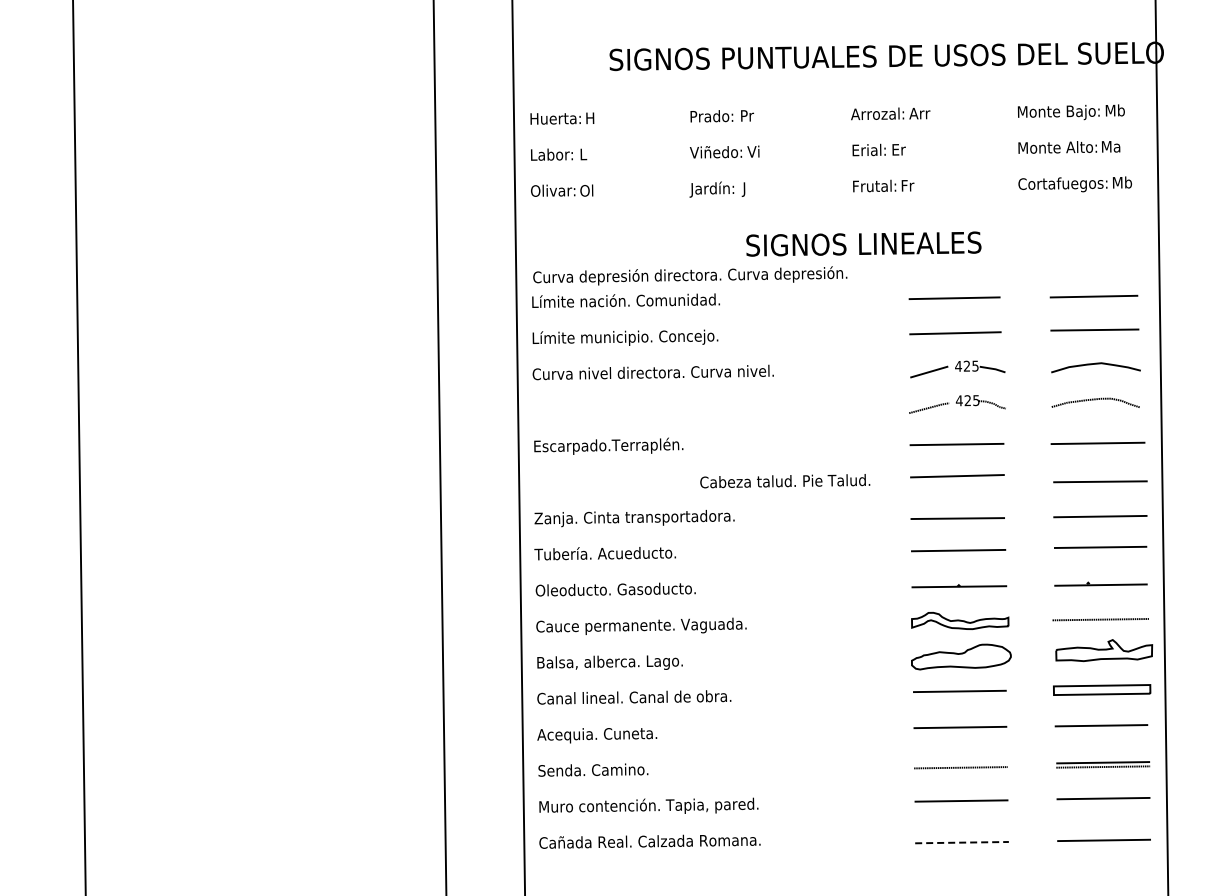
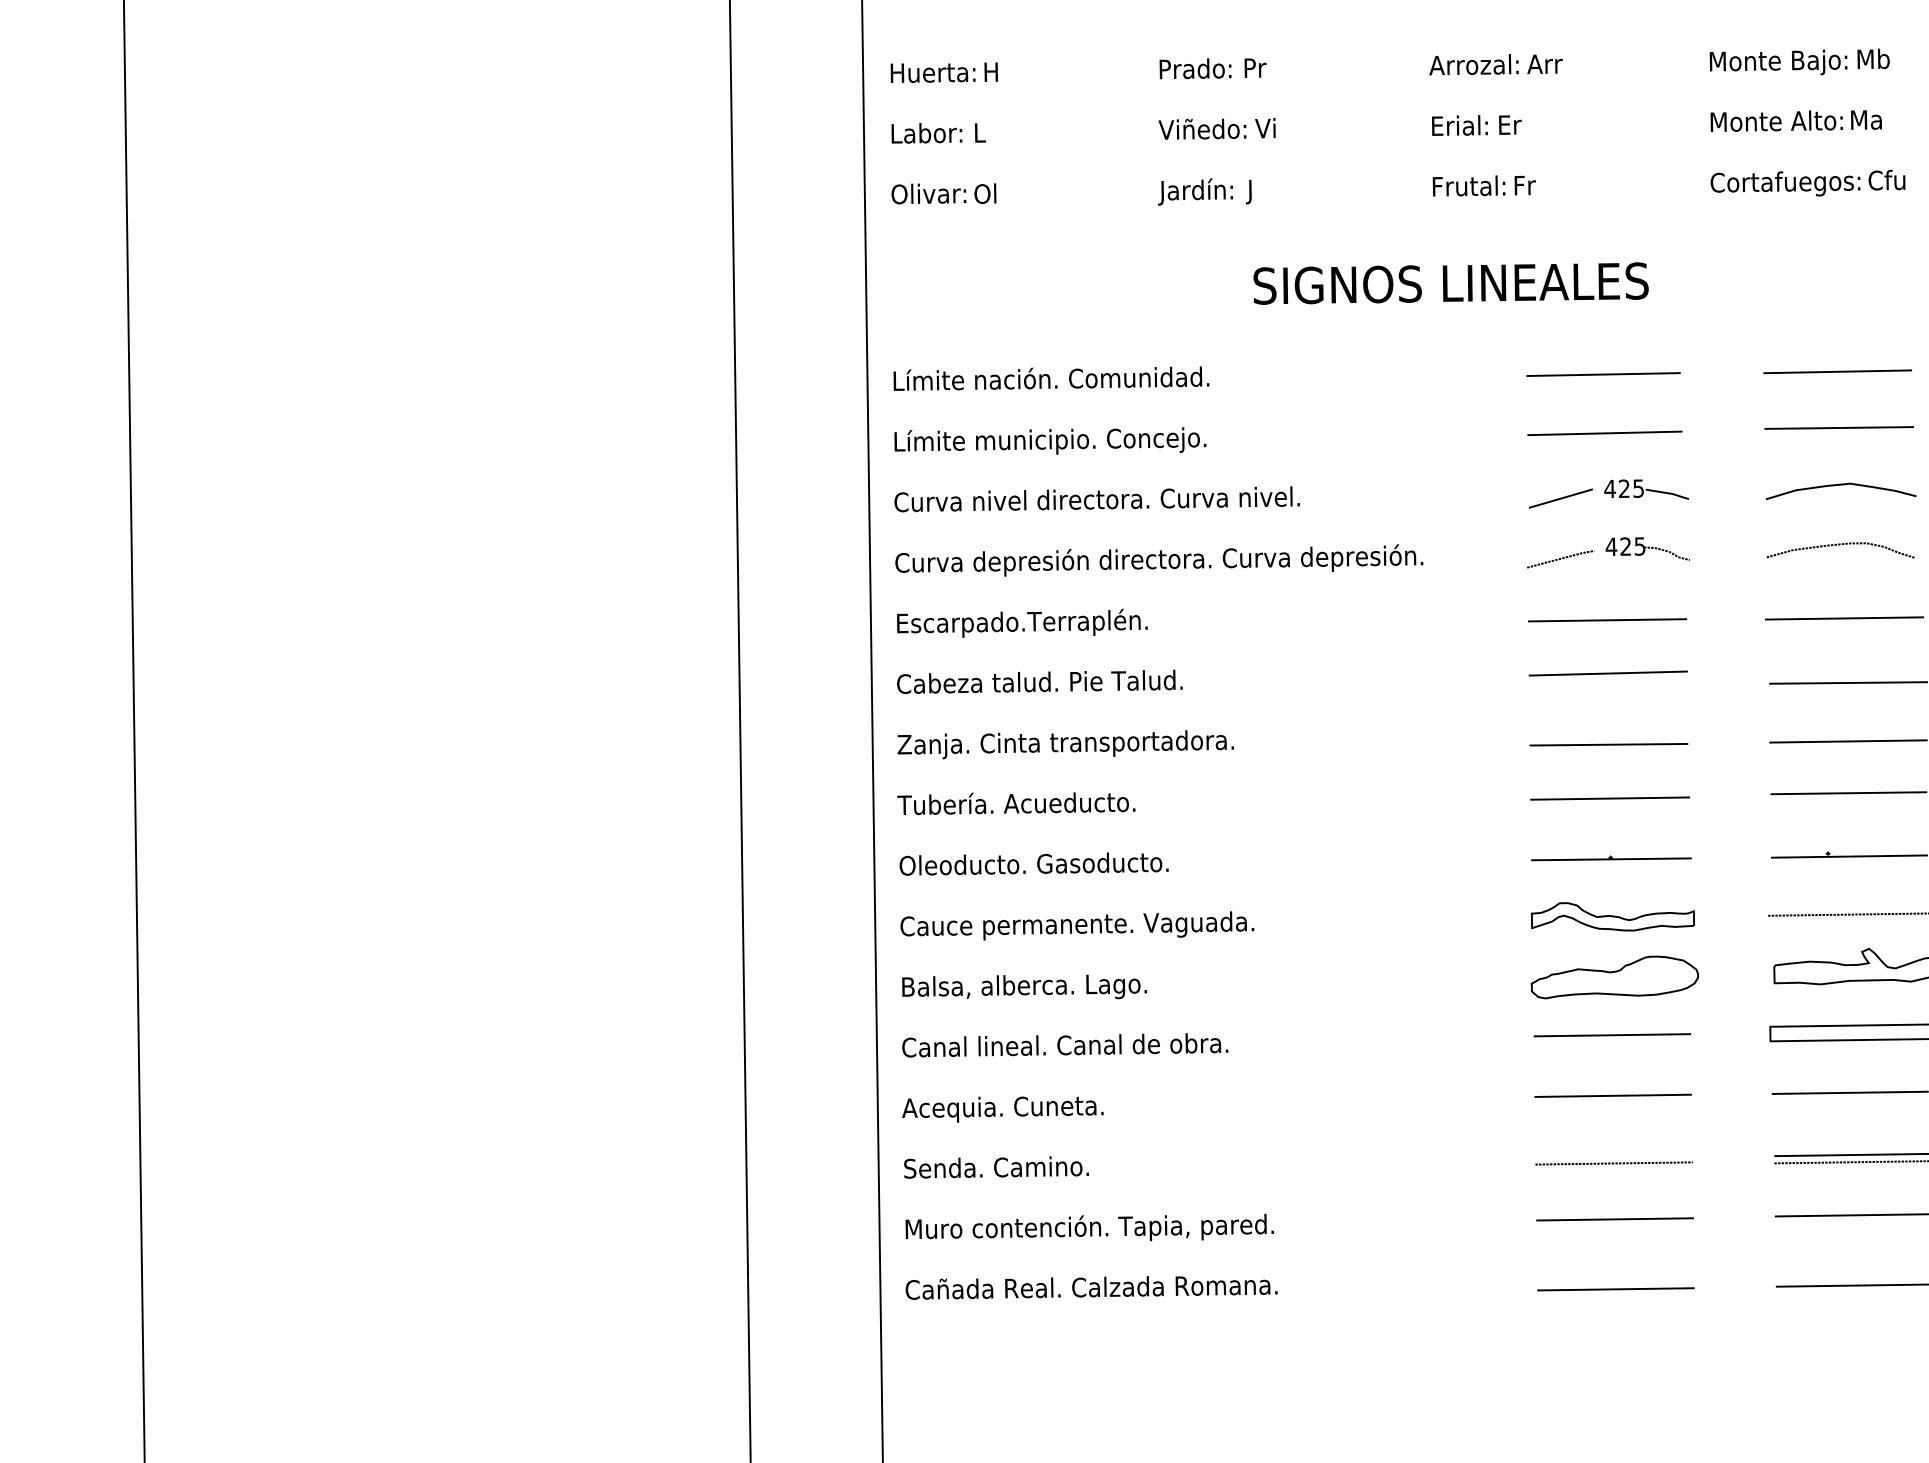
text: (1123, 182) -> (1887, 180), Mb -> Cfu
text: (690, 275) -> (1159, 559), moved
text: (785, 481) -> (1040, 682), moved
line: (962, 842) -> (1616, 1289), dashed -> solid

